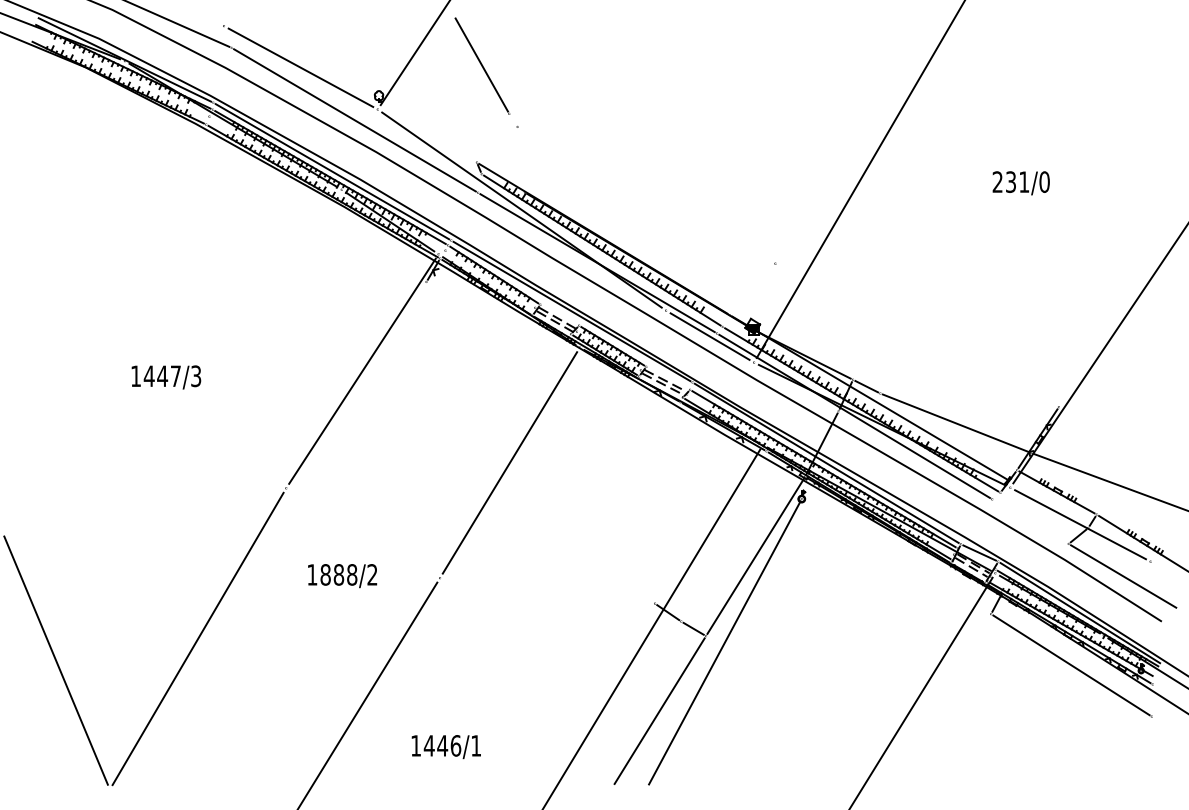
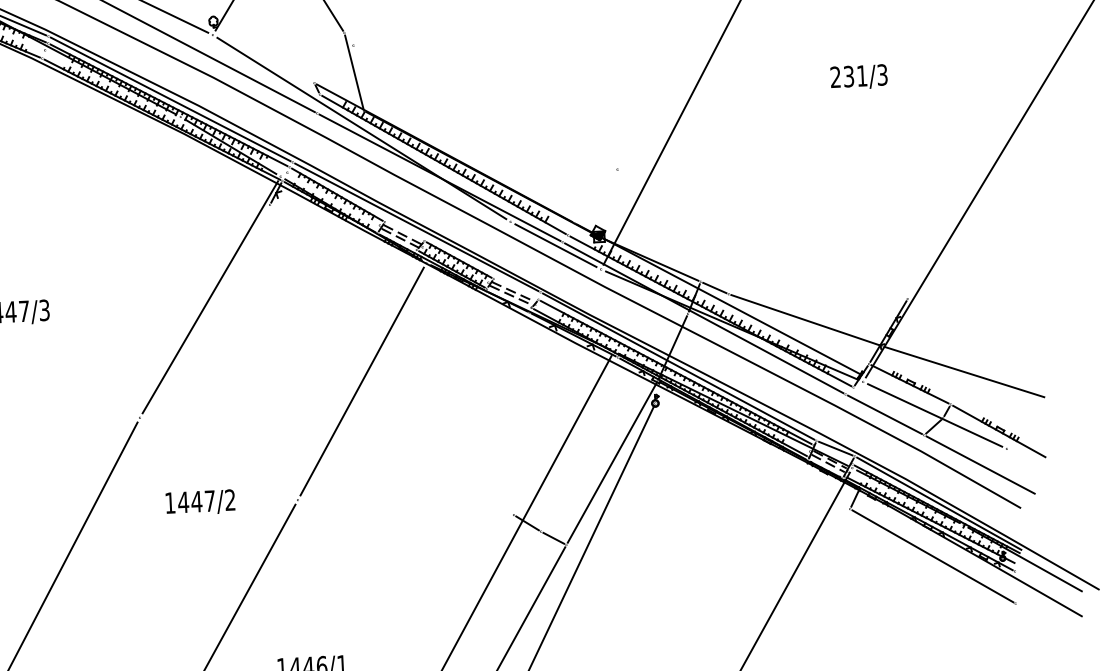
line: (516, 152) -> (353, 71), added
text: (1044, 181) -> (882, 74), 231/0 -> 231/3
line: (1030, 521) -> (884, 414), added
text: (338, 574) -> (196, 501), 1888/2 -> 1447/2

